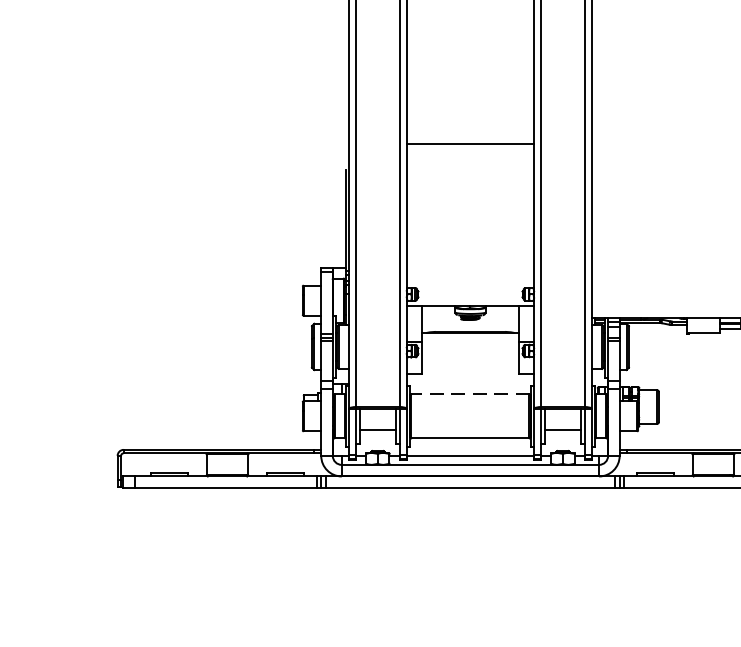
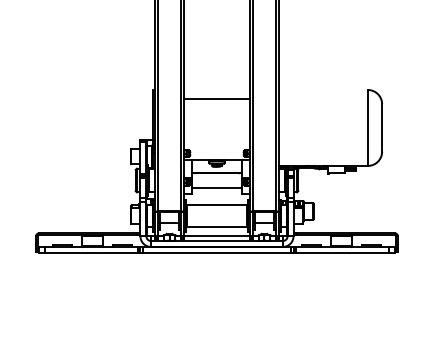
line: (469, 144) -> (216, 99), moved
line: (469, 360) -> (216, 187), added
line: (469, 393) -> (216, 204), dashed -> solid

